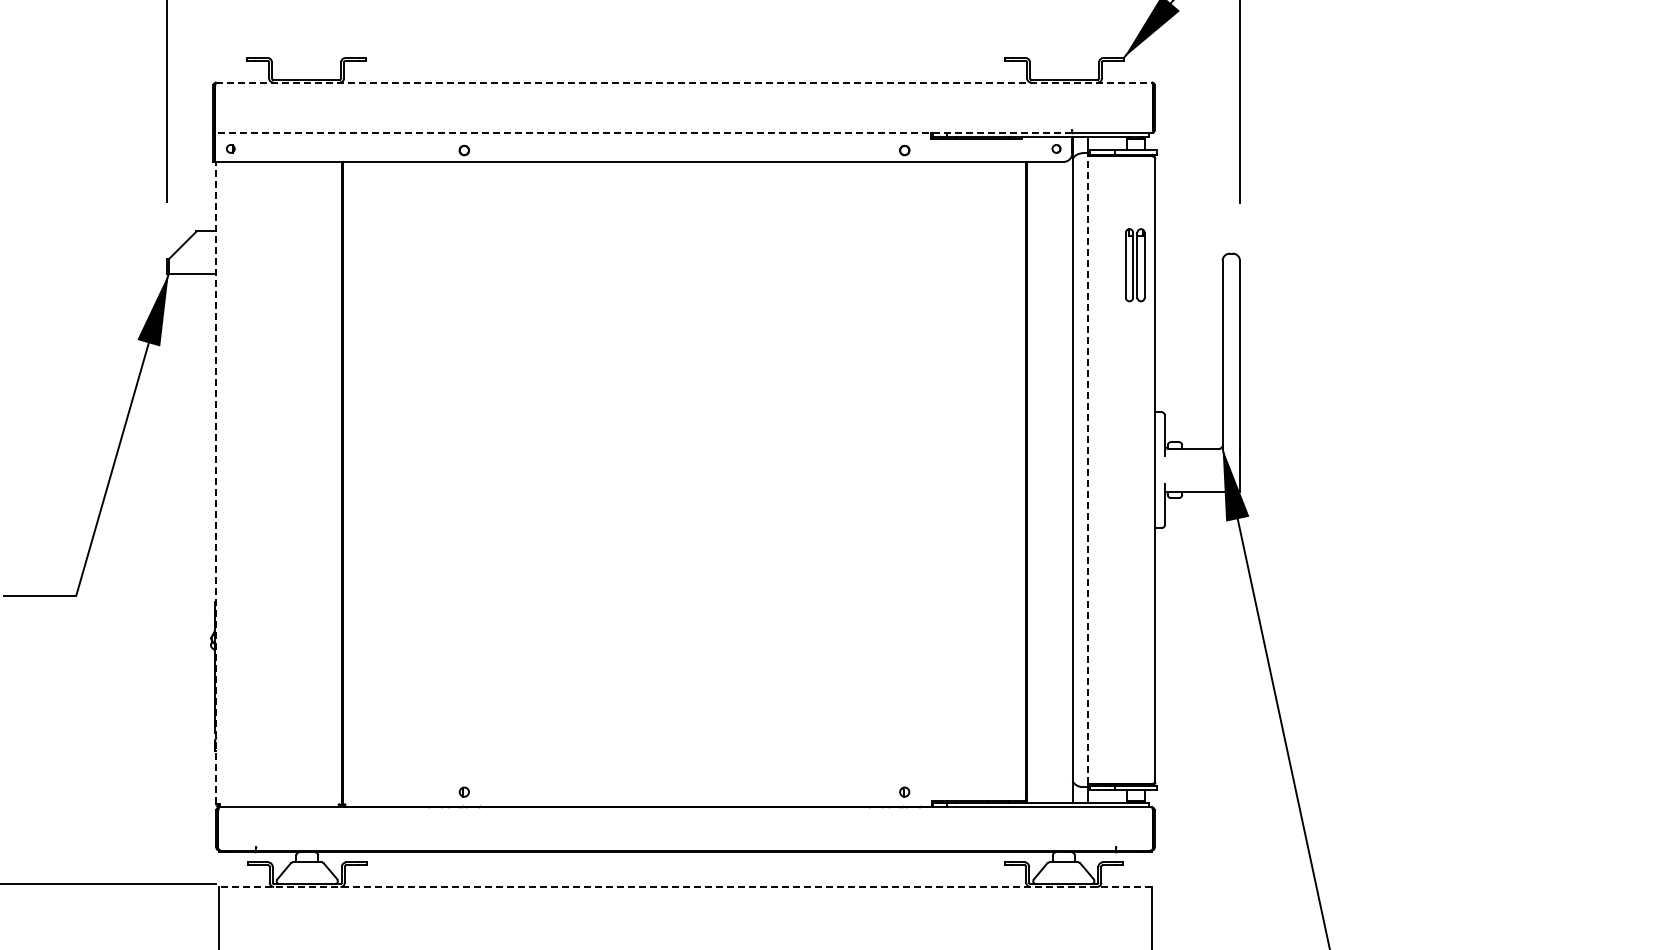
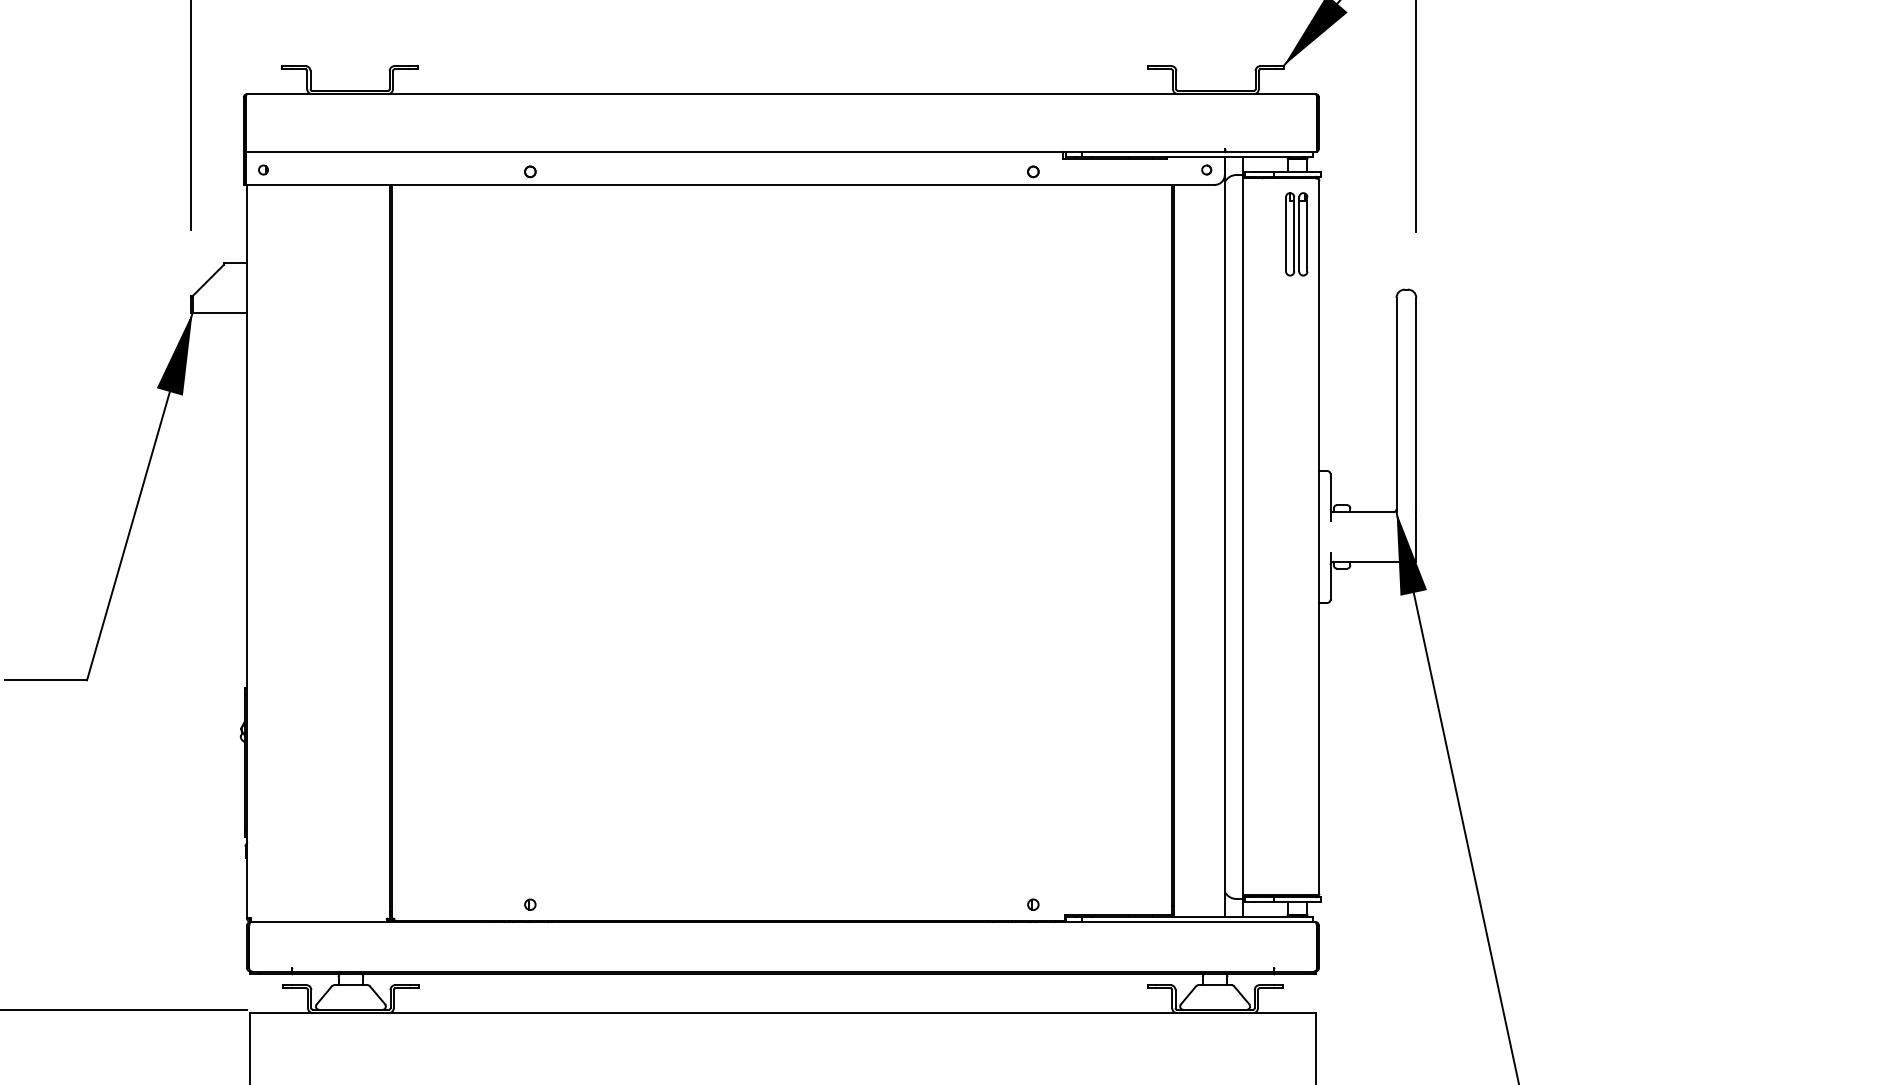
line: (684, 82) -> (781, 94), dashed -> solid
line: (643, 133) -> (734, 152), dashed -> solid
part: (1135, 265) -> (1296, 234), moved
line: (1088, 470) -> (1243, 537), dashed -> solid
line: (216, 482) -> (247, 551), dashed -> solid
line: (685, 887) -> (782, 1013), dashed -> solid

